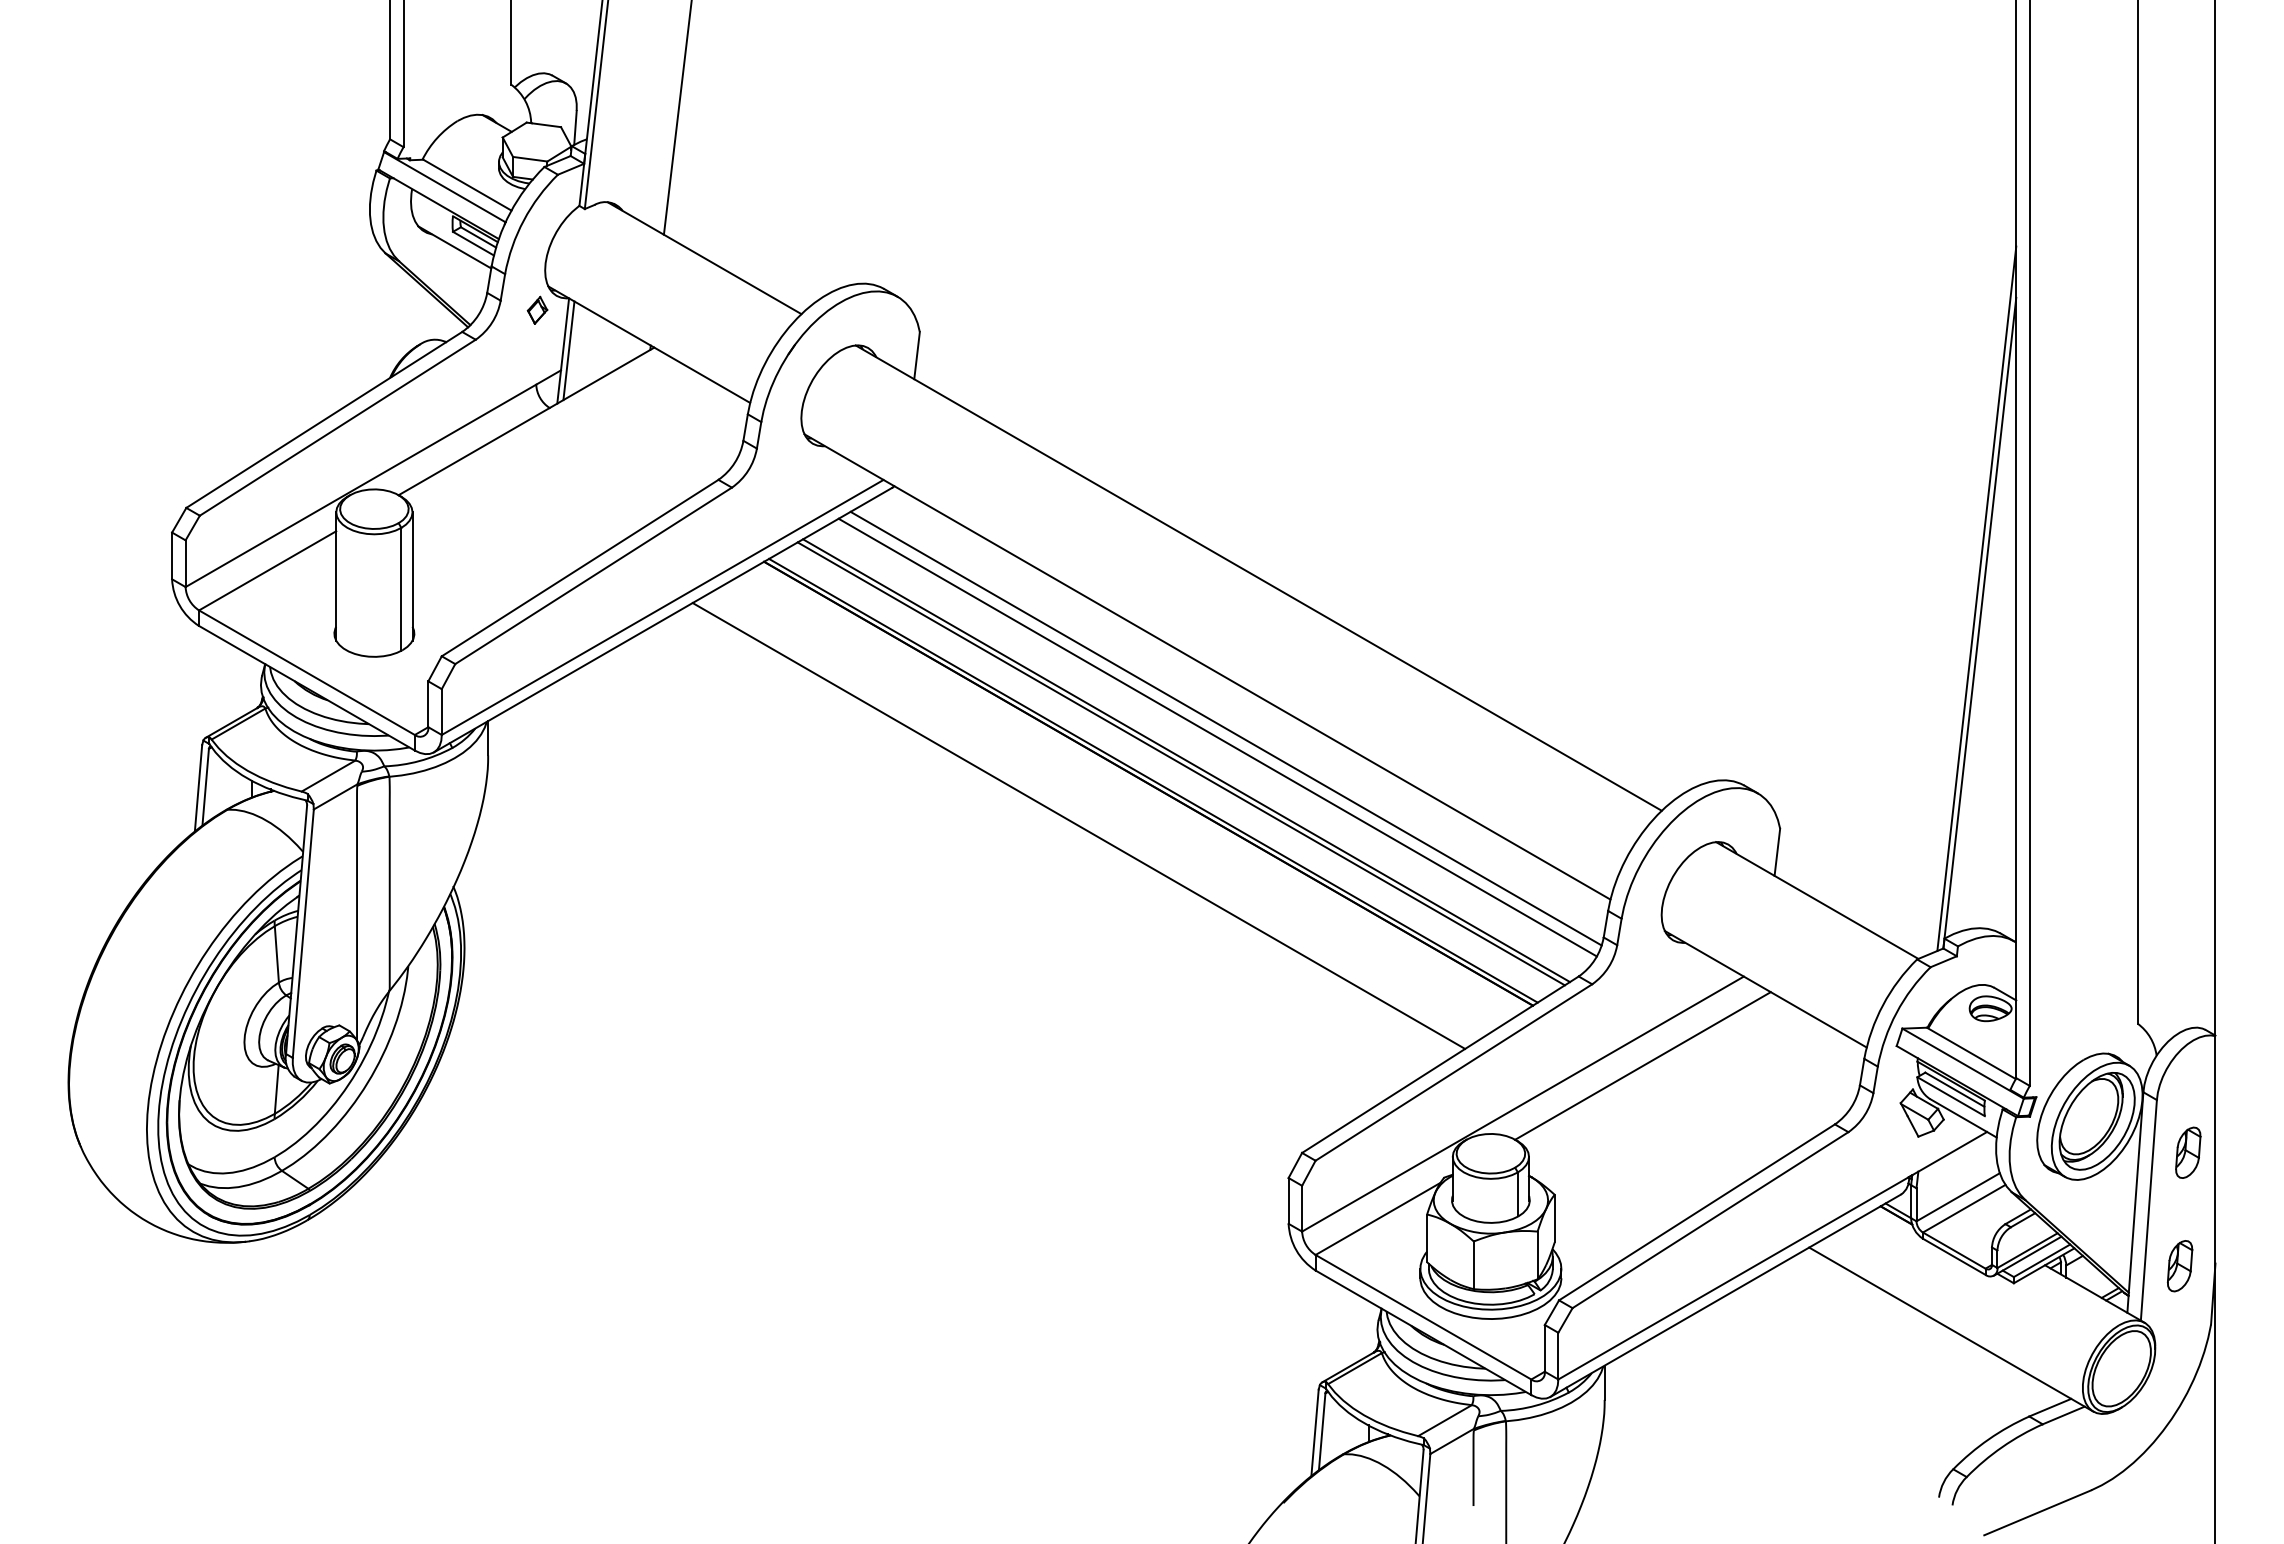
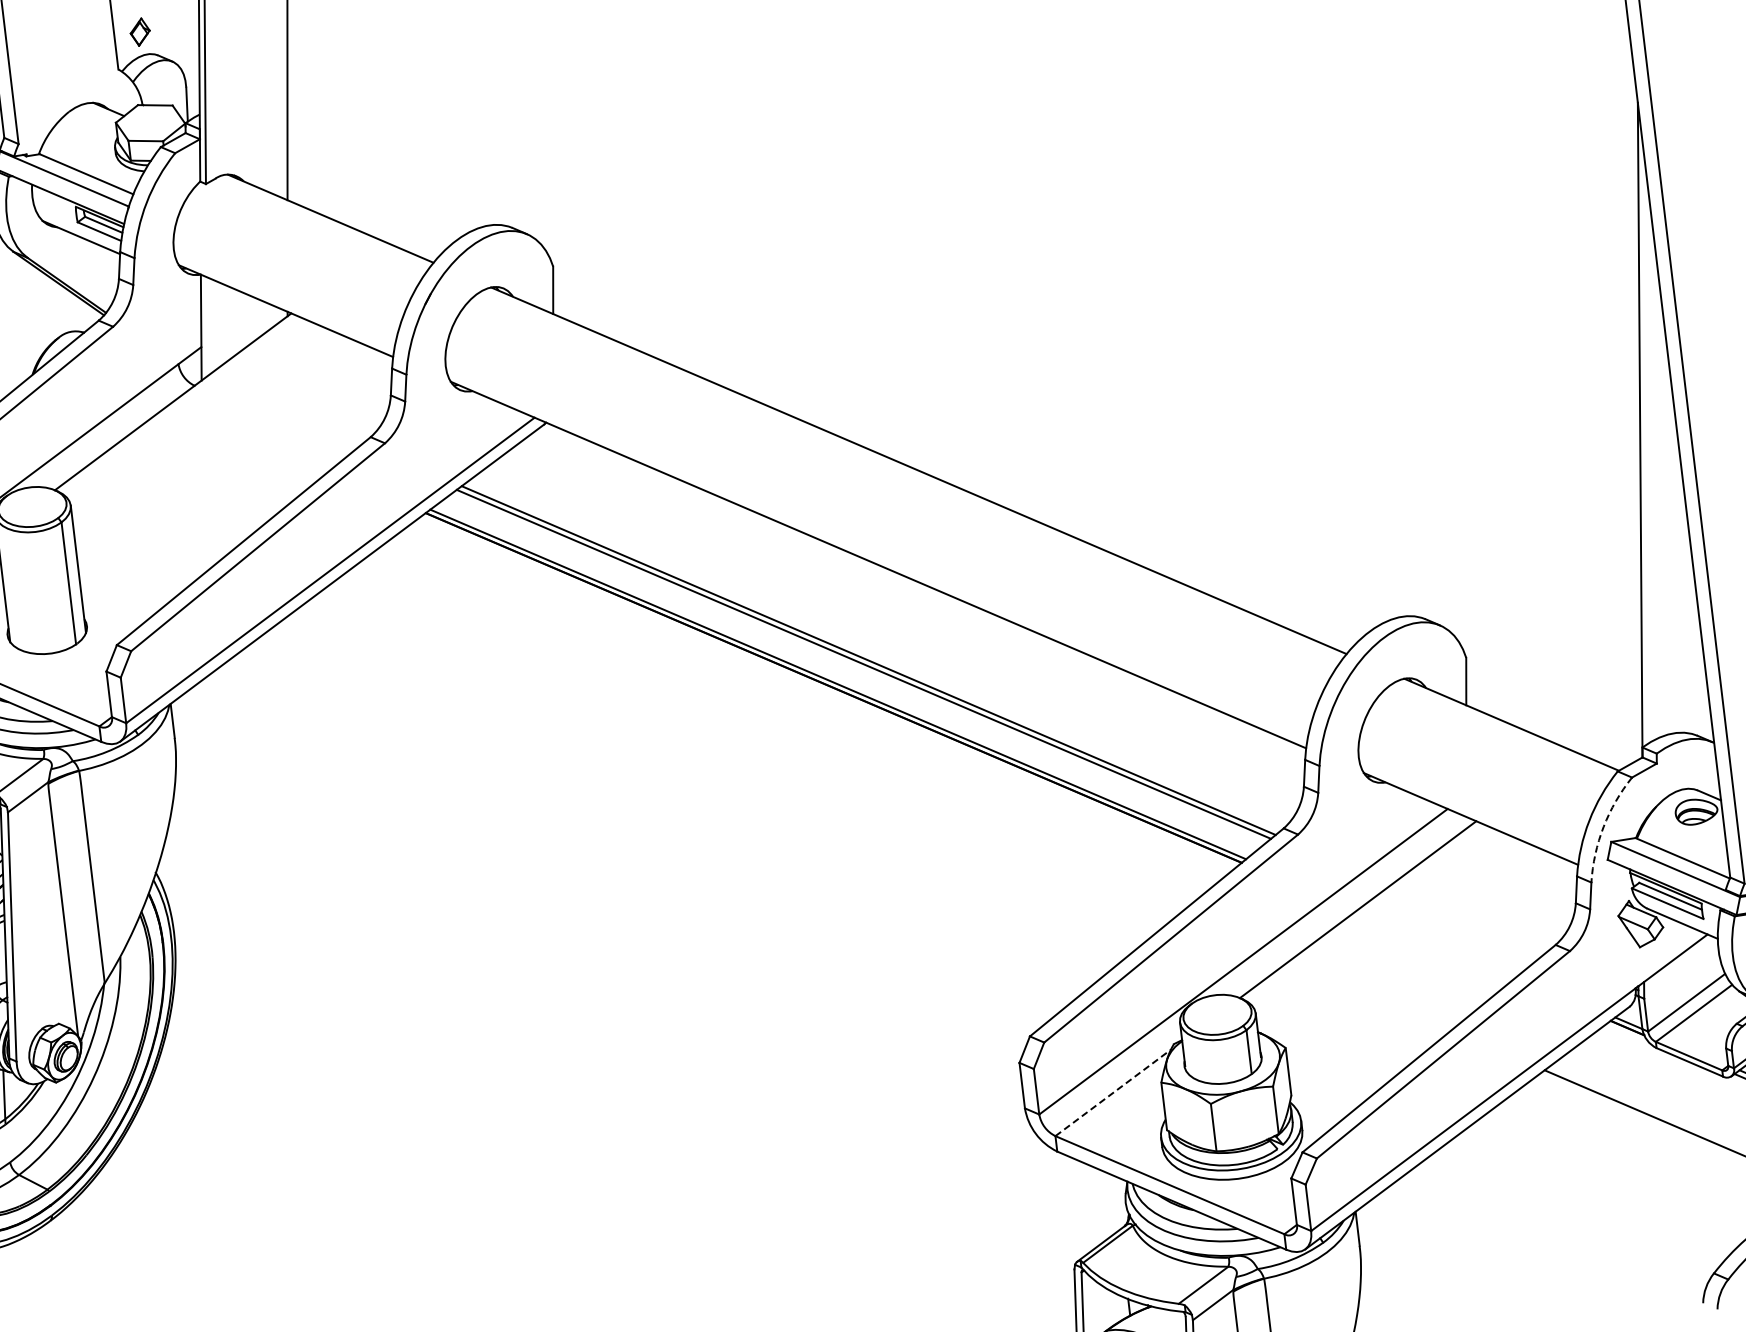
part: (537, 309) -> (140, 31), moved
line: (568, 350) -> (206, 326), removed
line: (1976, 598) -> (1633, 406), removed
line: (1225, 728) -> (903, 624), removed
line: (1217, 737) -> (896, 633), removed
line: (1078, 825) -> (769, 737), removed
arc: (1896, 1012) -> (1603, 826), solid -> dashed
line: (1378, 1218) -> (1113, 1092), solid -> dashed

